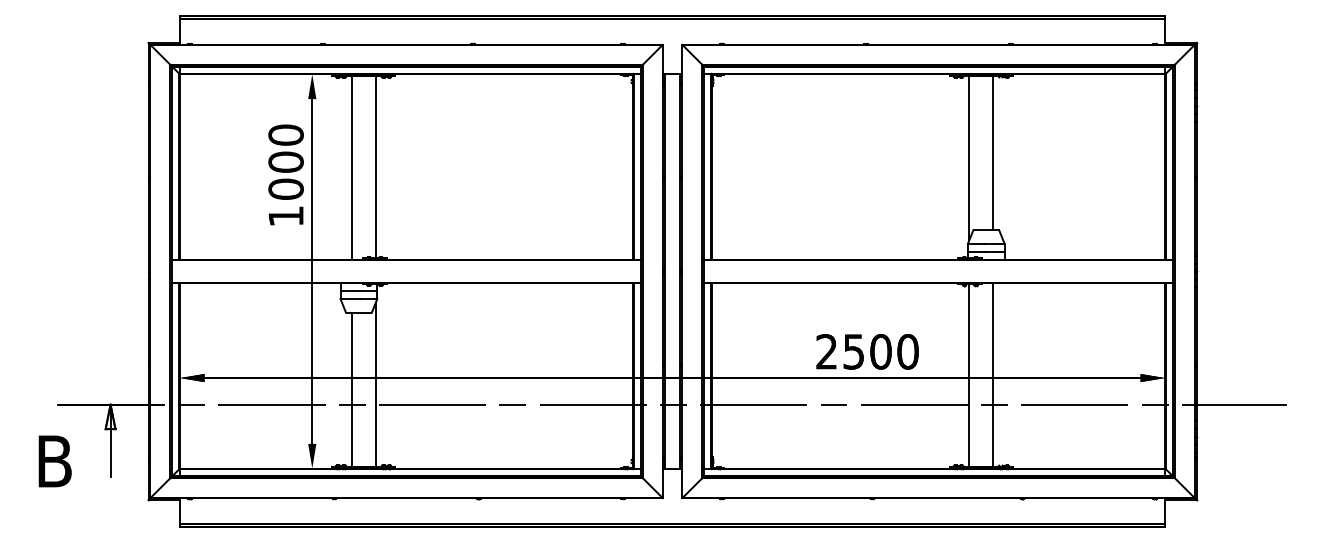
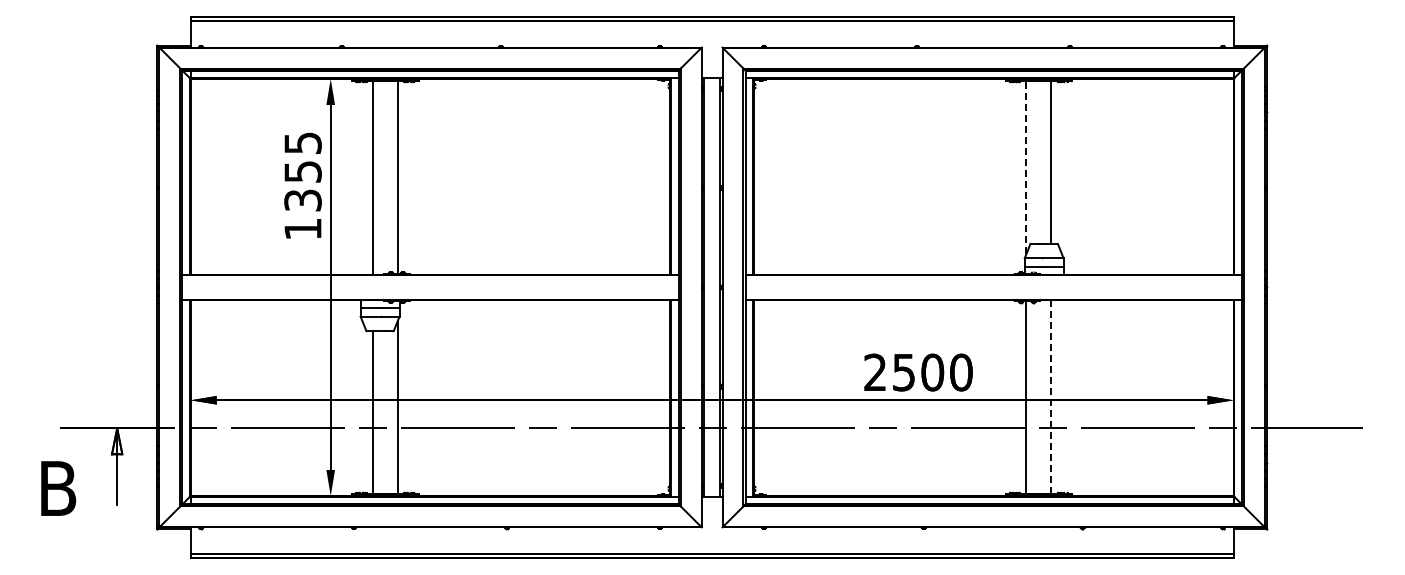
line: (969, 158) -> (1026, 167), solid -> dashed
text: (285, 161) -> (302, 171), 1000 -> 1355
line: (993, 374) -> (1051, 396), solid -> dashed

